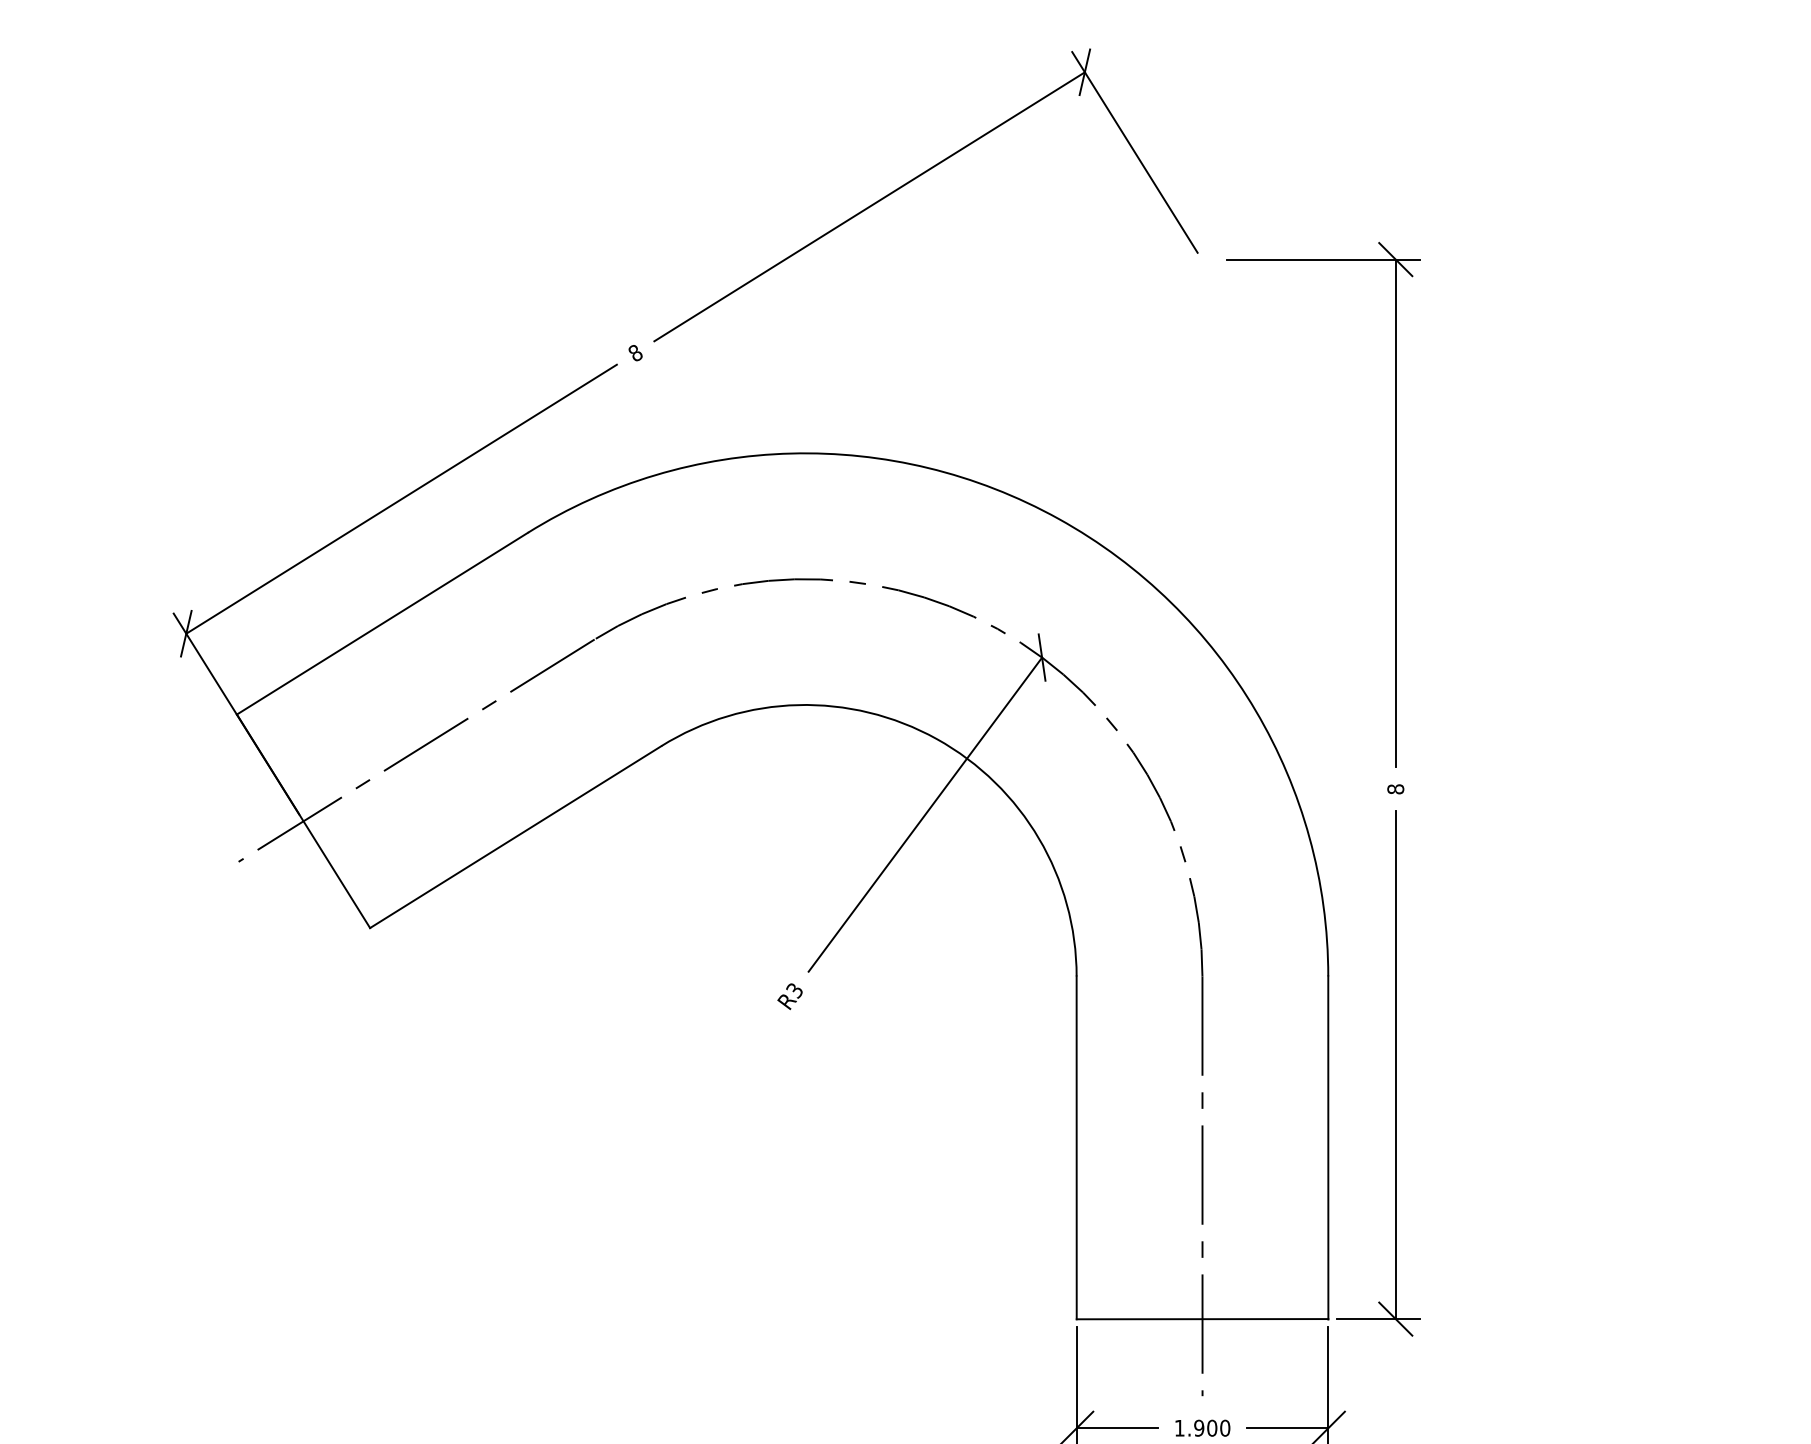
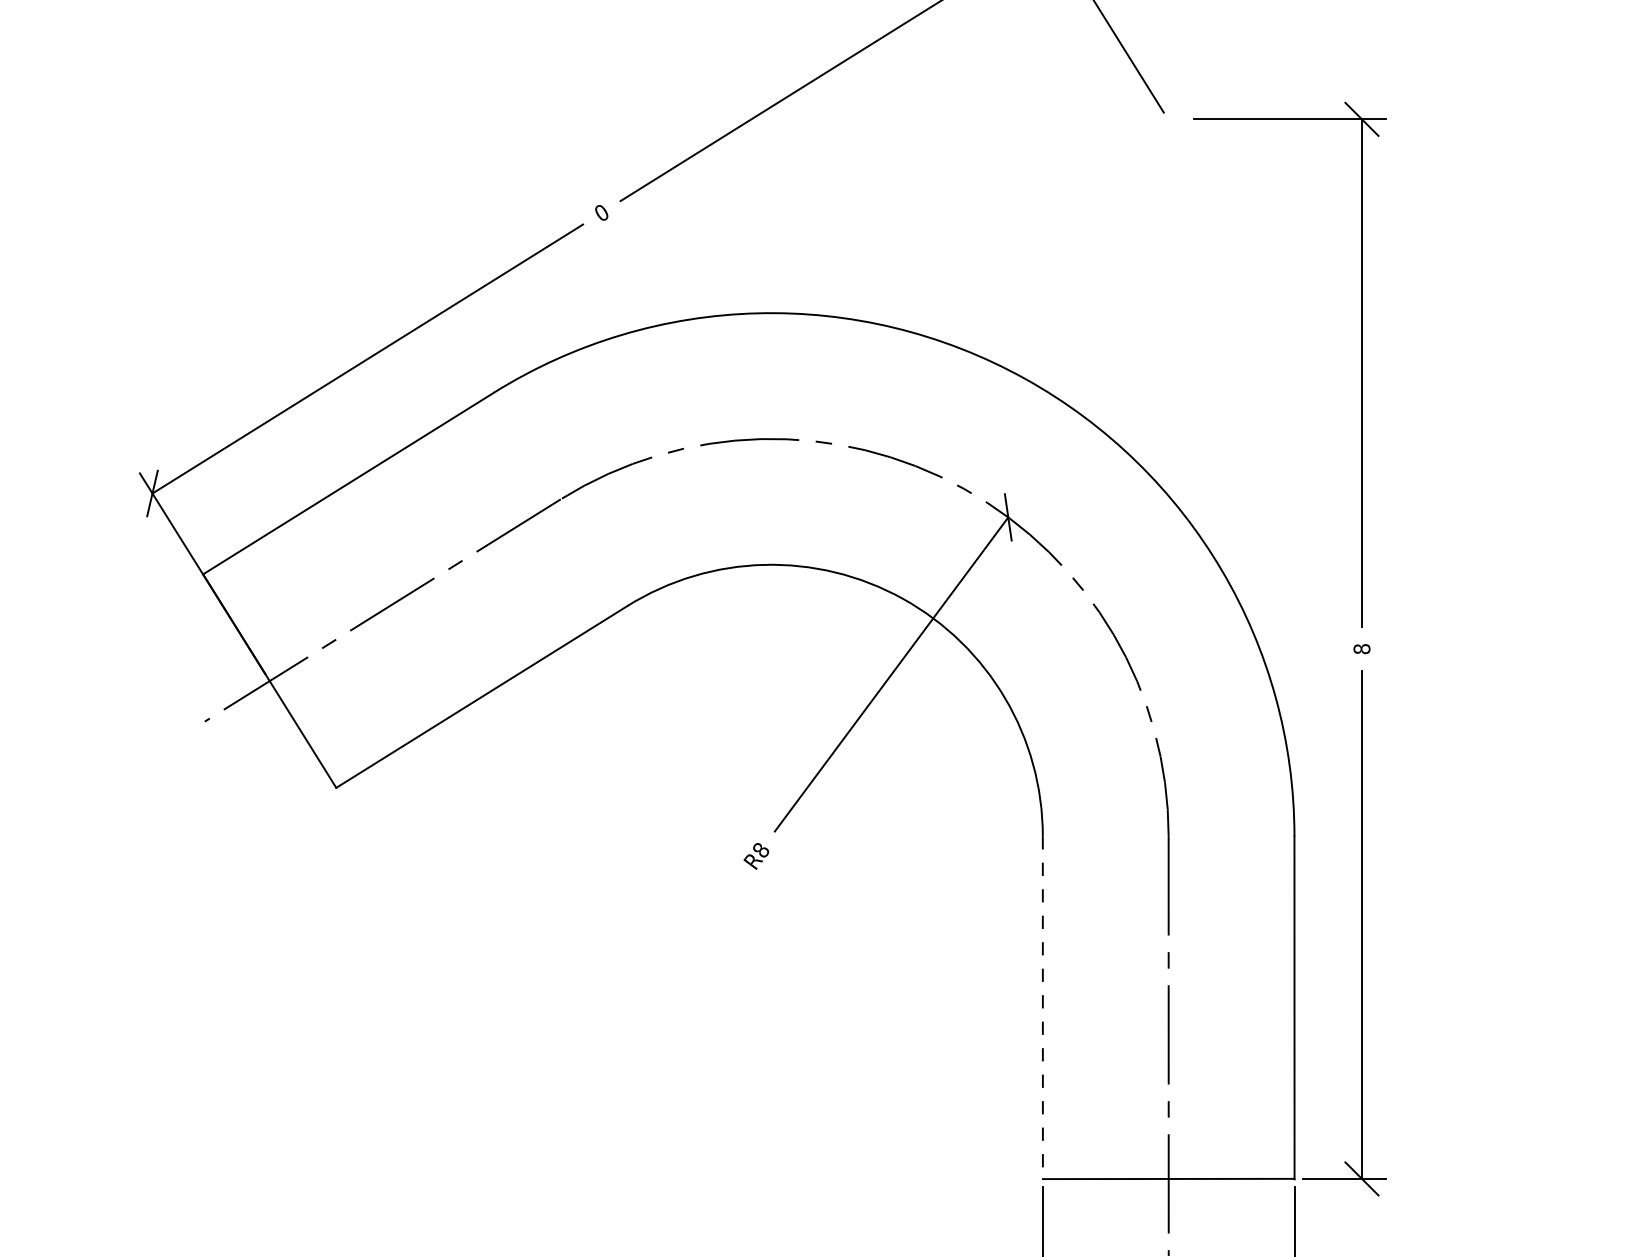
text: (635, 353) -> (601, 213), 8 -> 0
text: (794, 990) -> (760, 850), R3 -> R8
line: (1076, 1148) -> (1042, 1008), solid -> dashed

